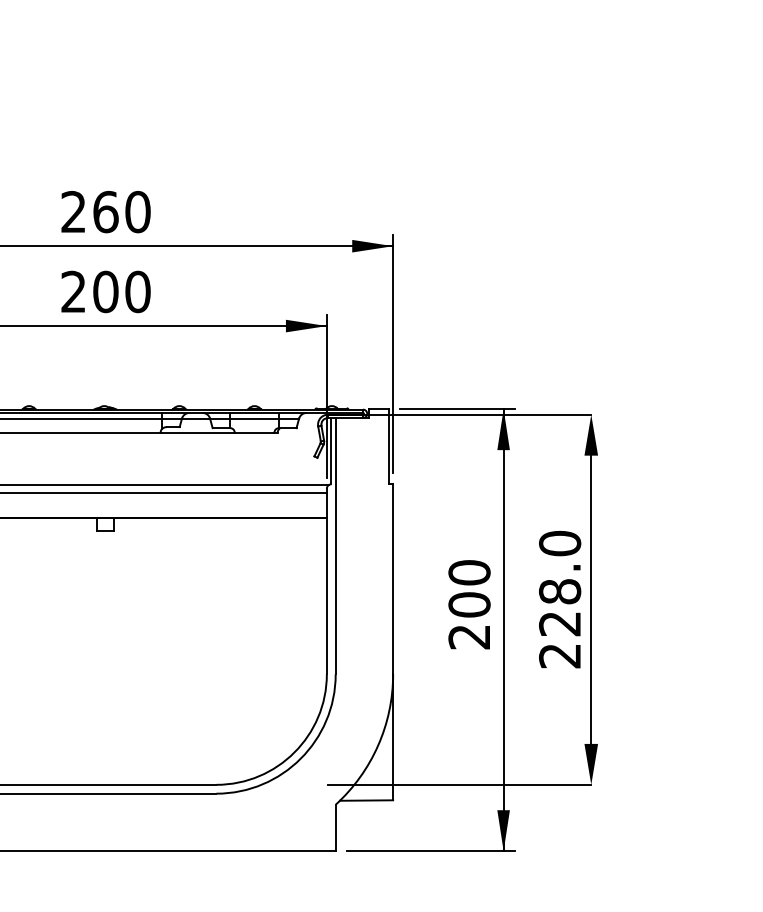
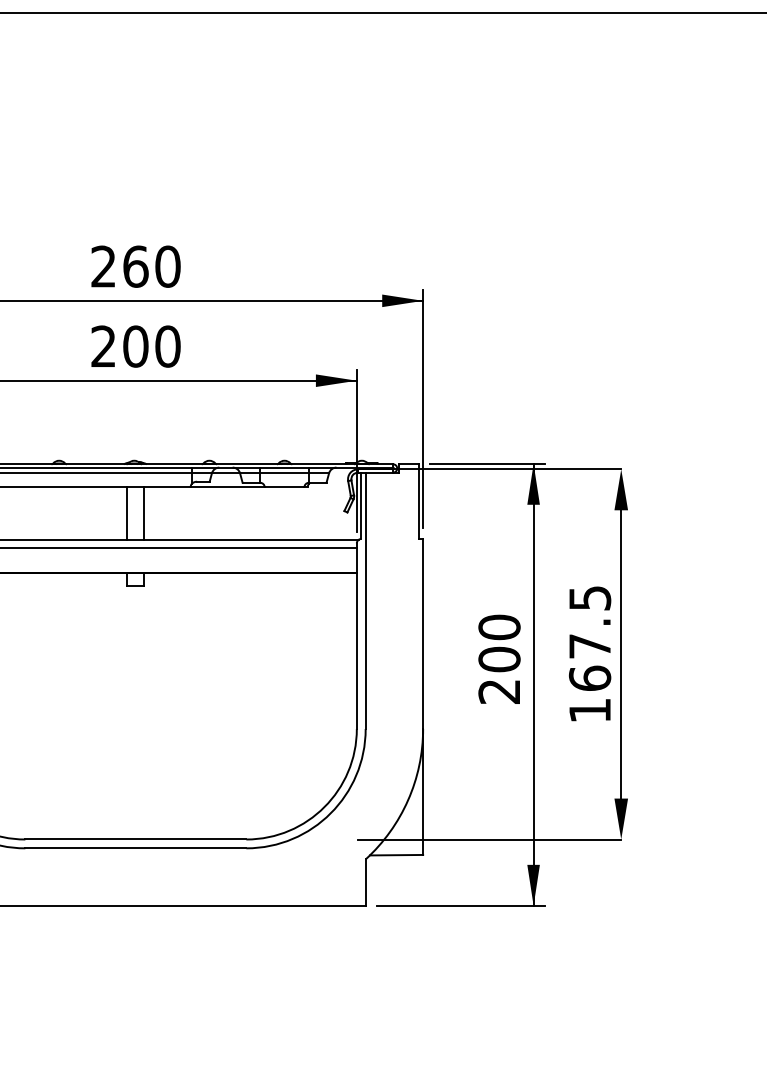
line: (96, 458) -> (126, 513), added
line: (114, 458) -> (144, 513), added
text: (559, 598) -> (589, 653), 228.0 -> 167.5

